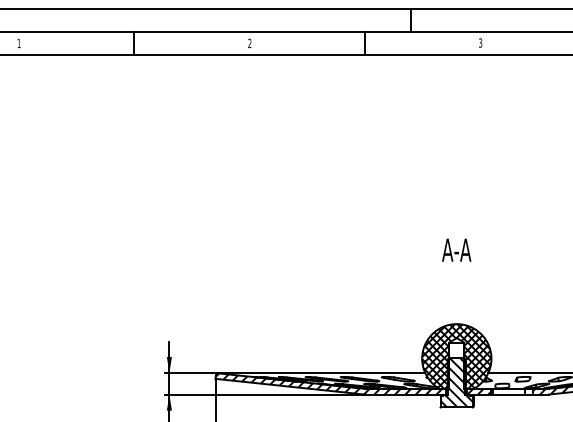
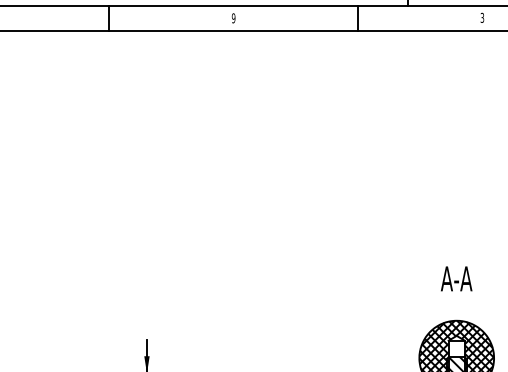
text: (249, 43) -> (233, 18), 2 -> 9
text: (456, 249) -> (456, 278), moved

